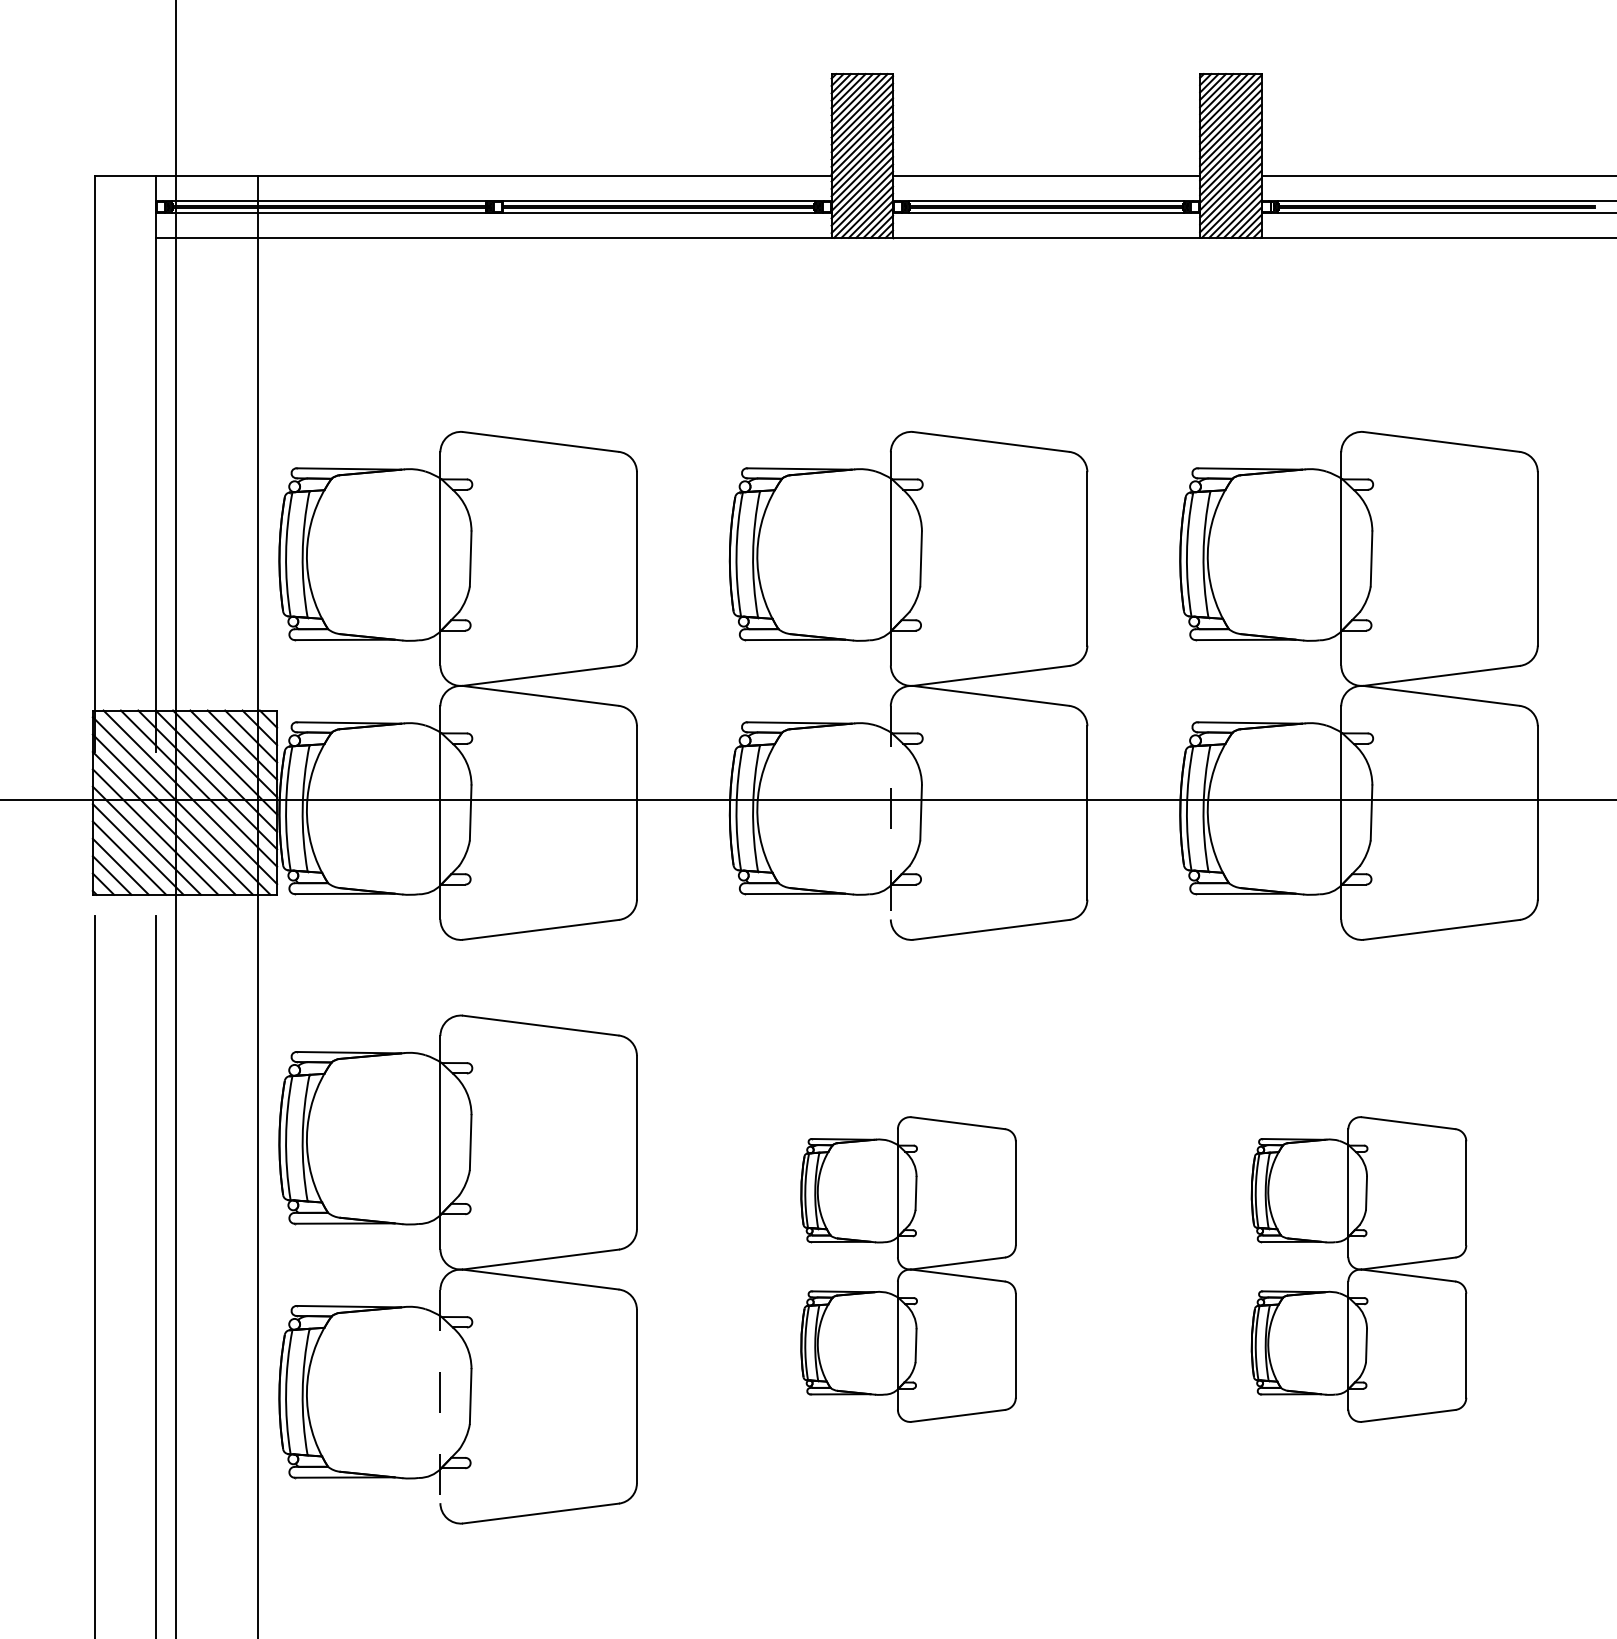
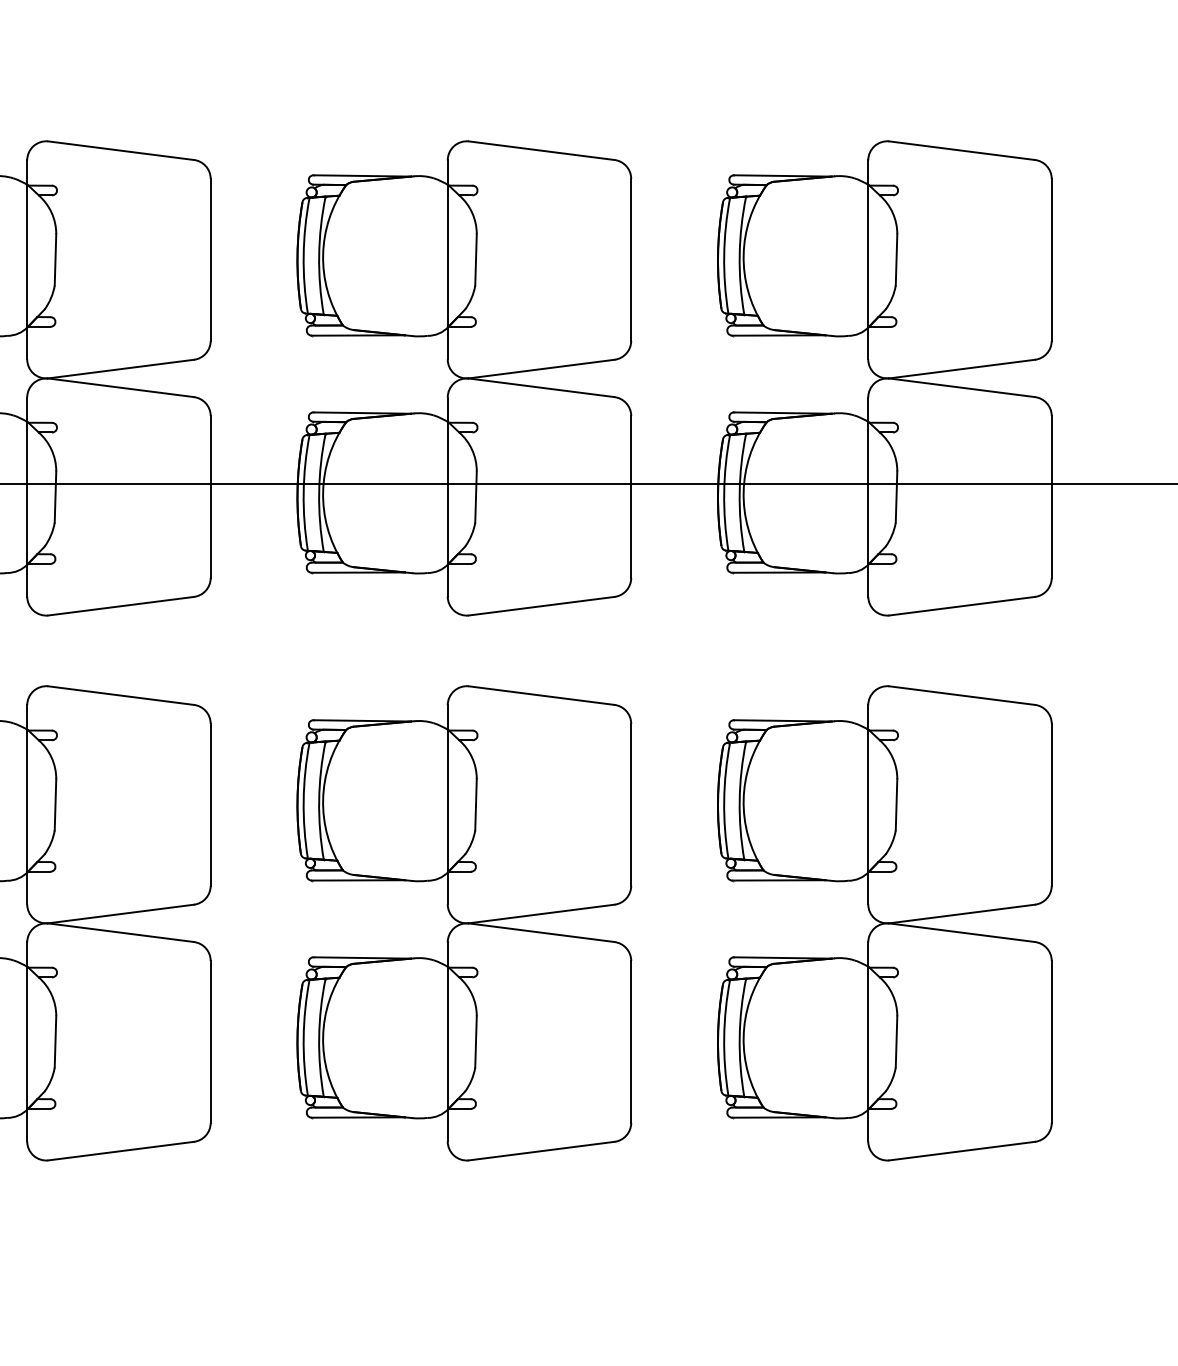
line: (890, 812) -> (447, 496), dashed -> solid
part: (908, 1269) -> (464, 923), size x1.67
part: (1358, 1269) -> (884, 923), size x1.67
line: (440, 1396) -> (27, 1041), dashed -> solid

